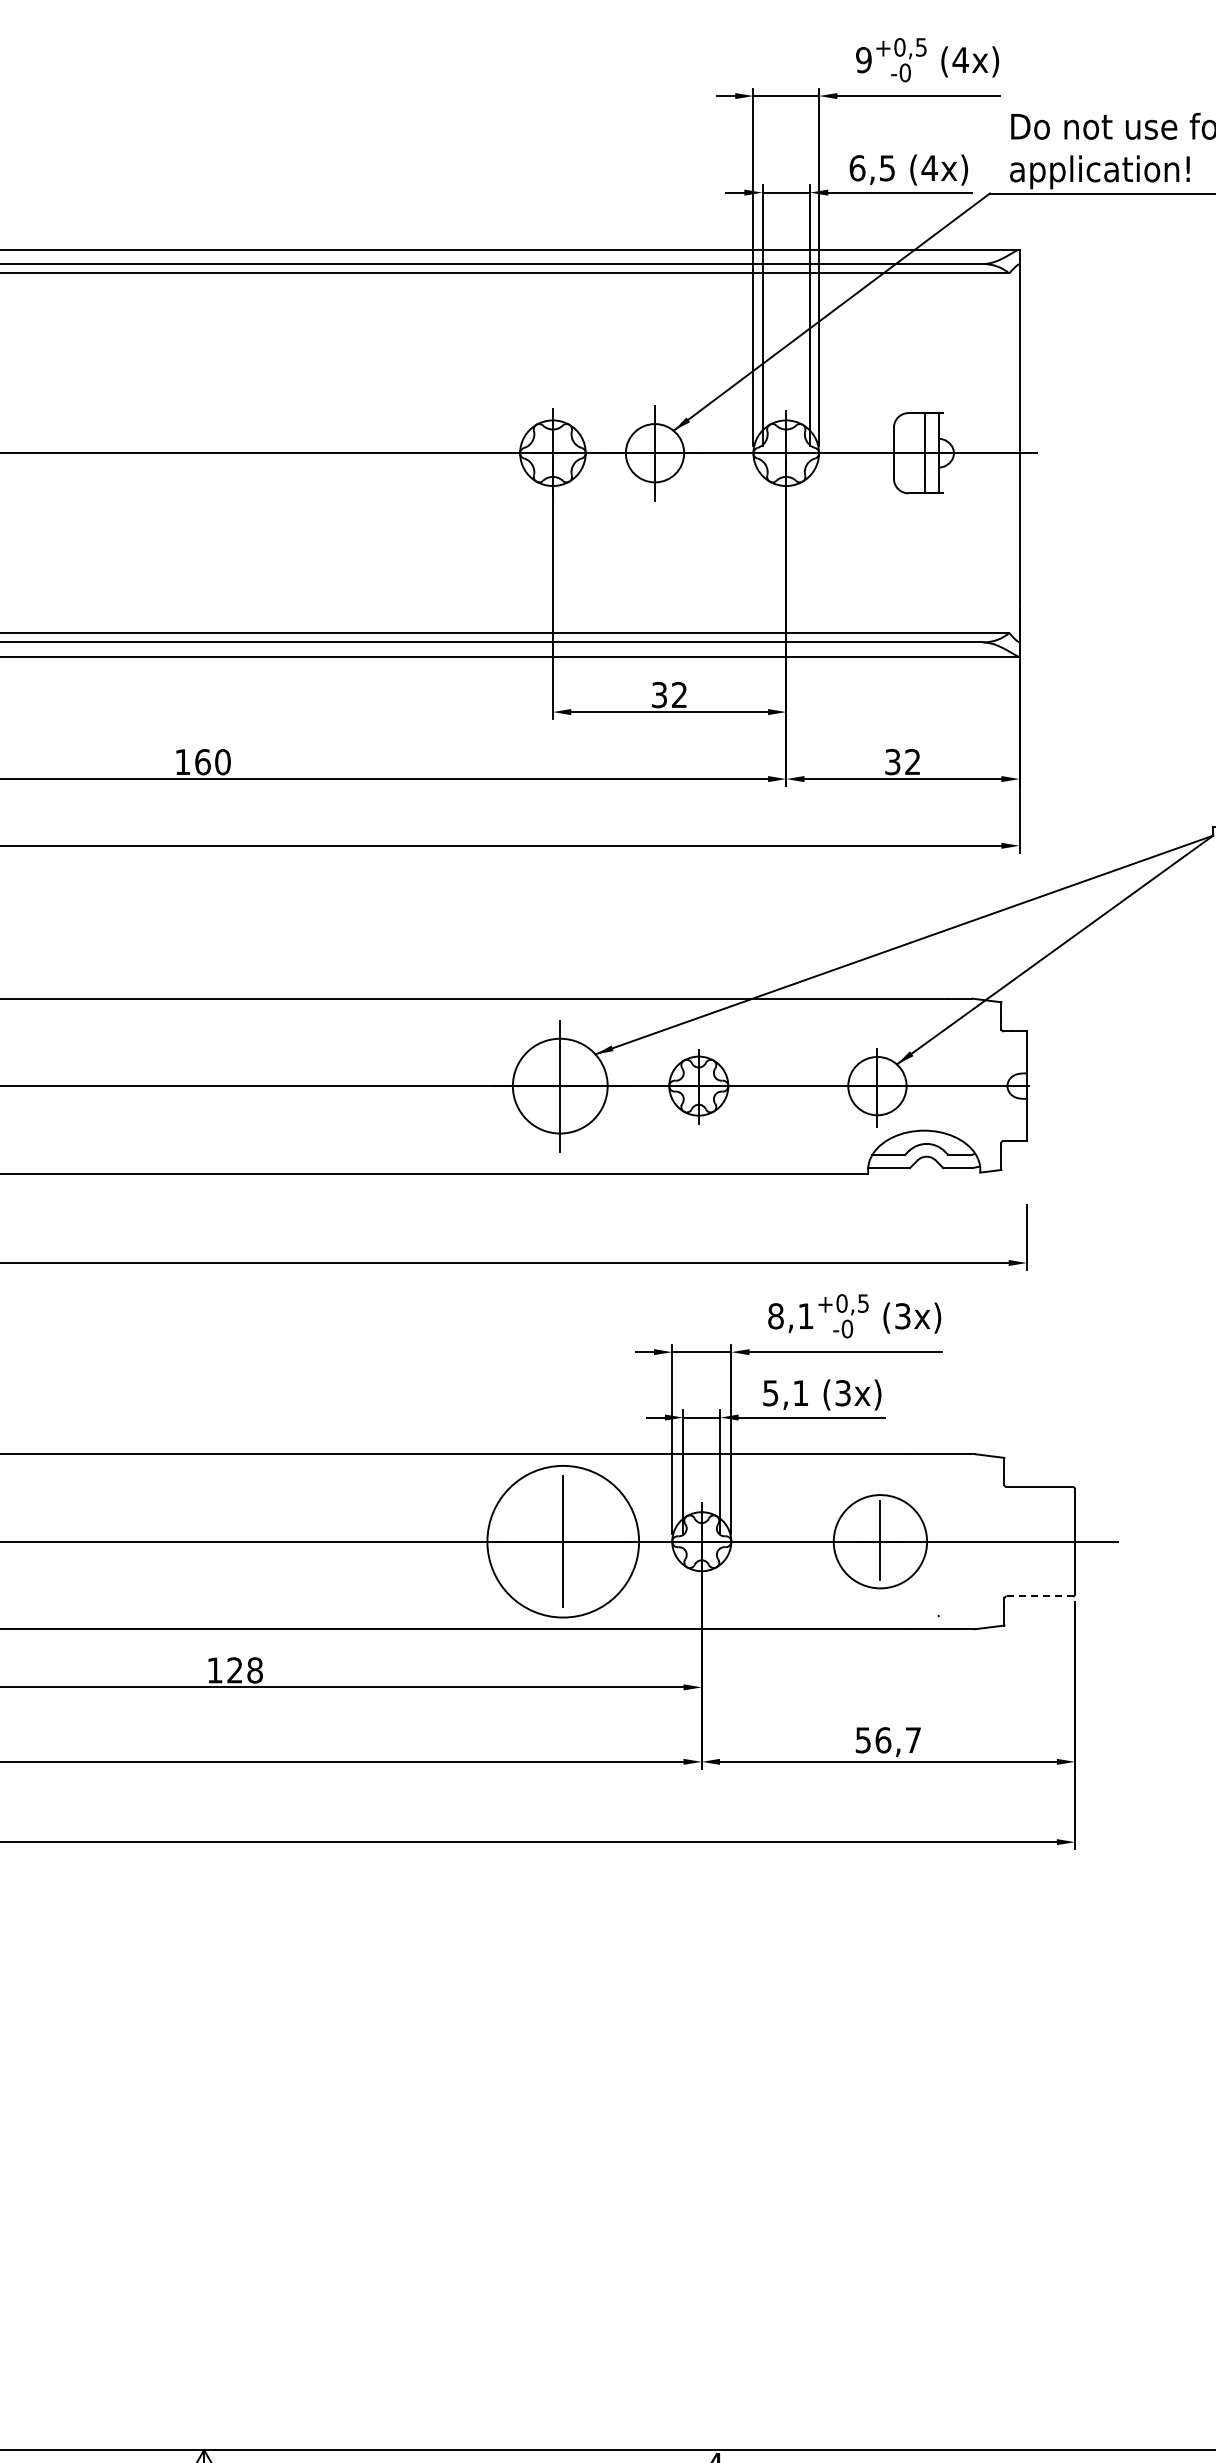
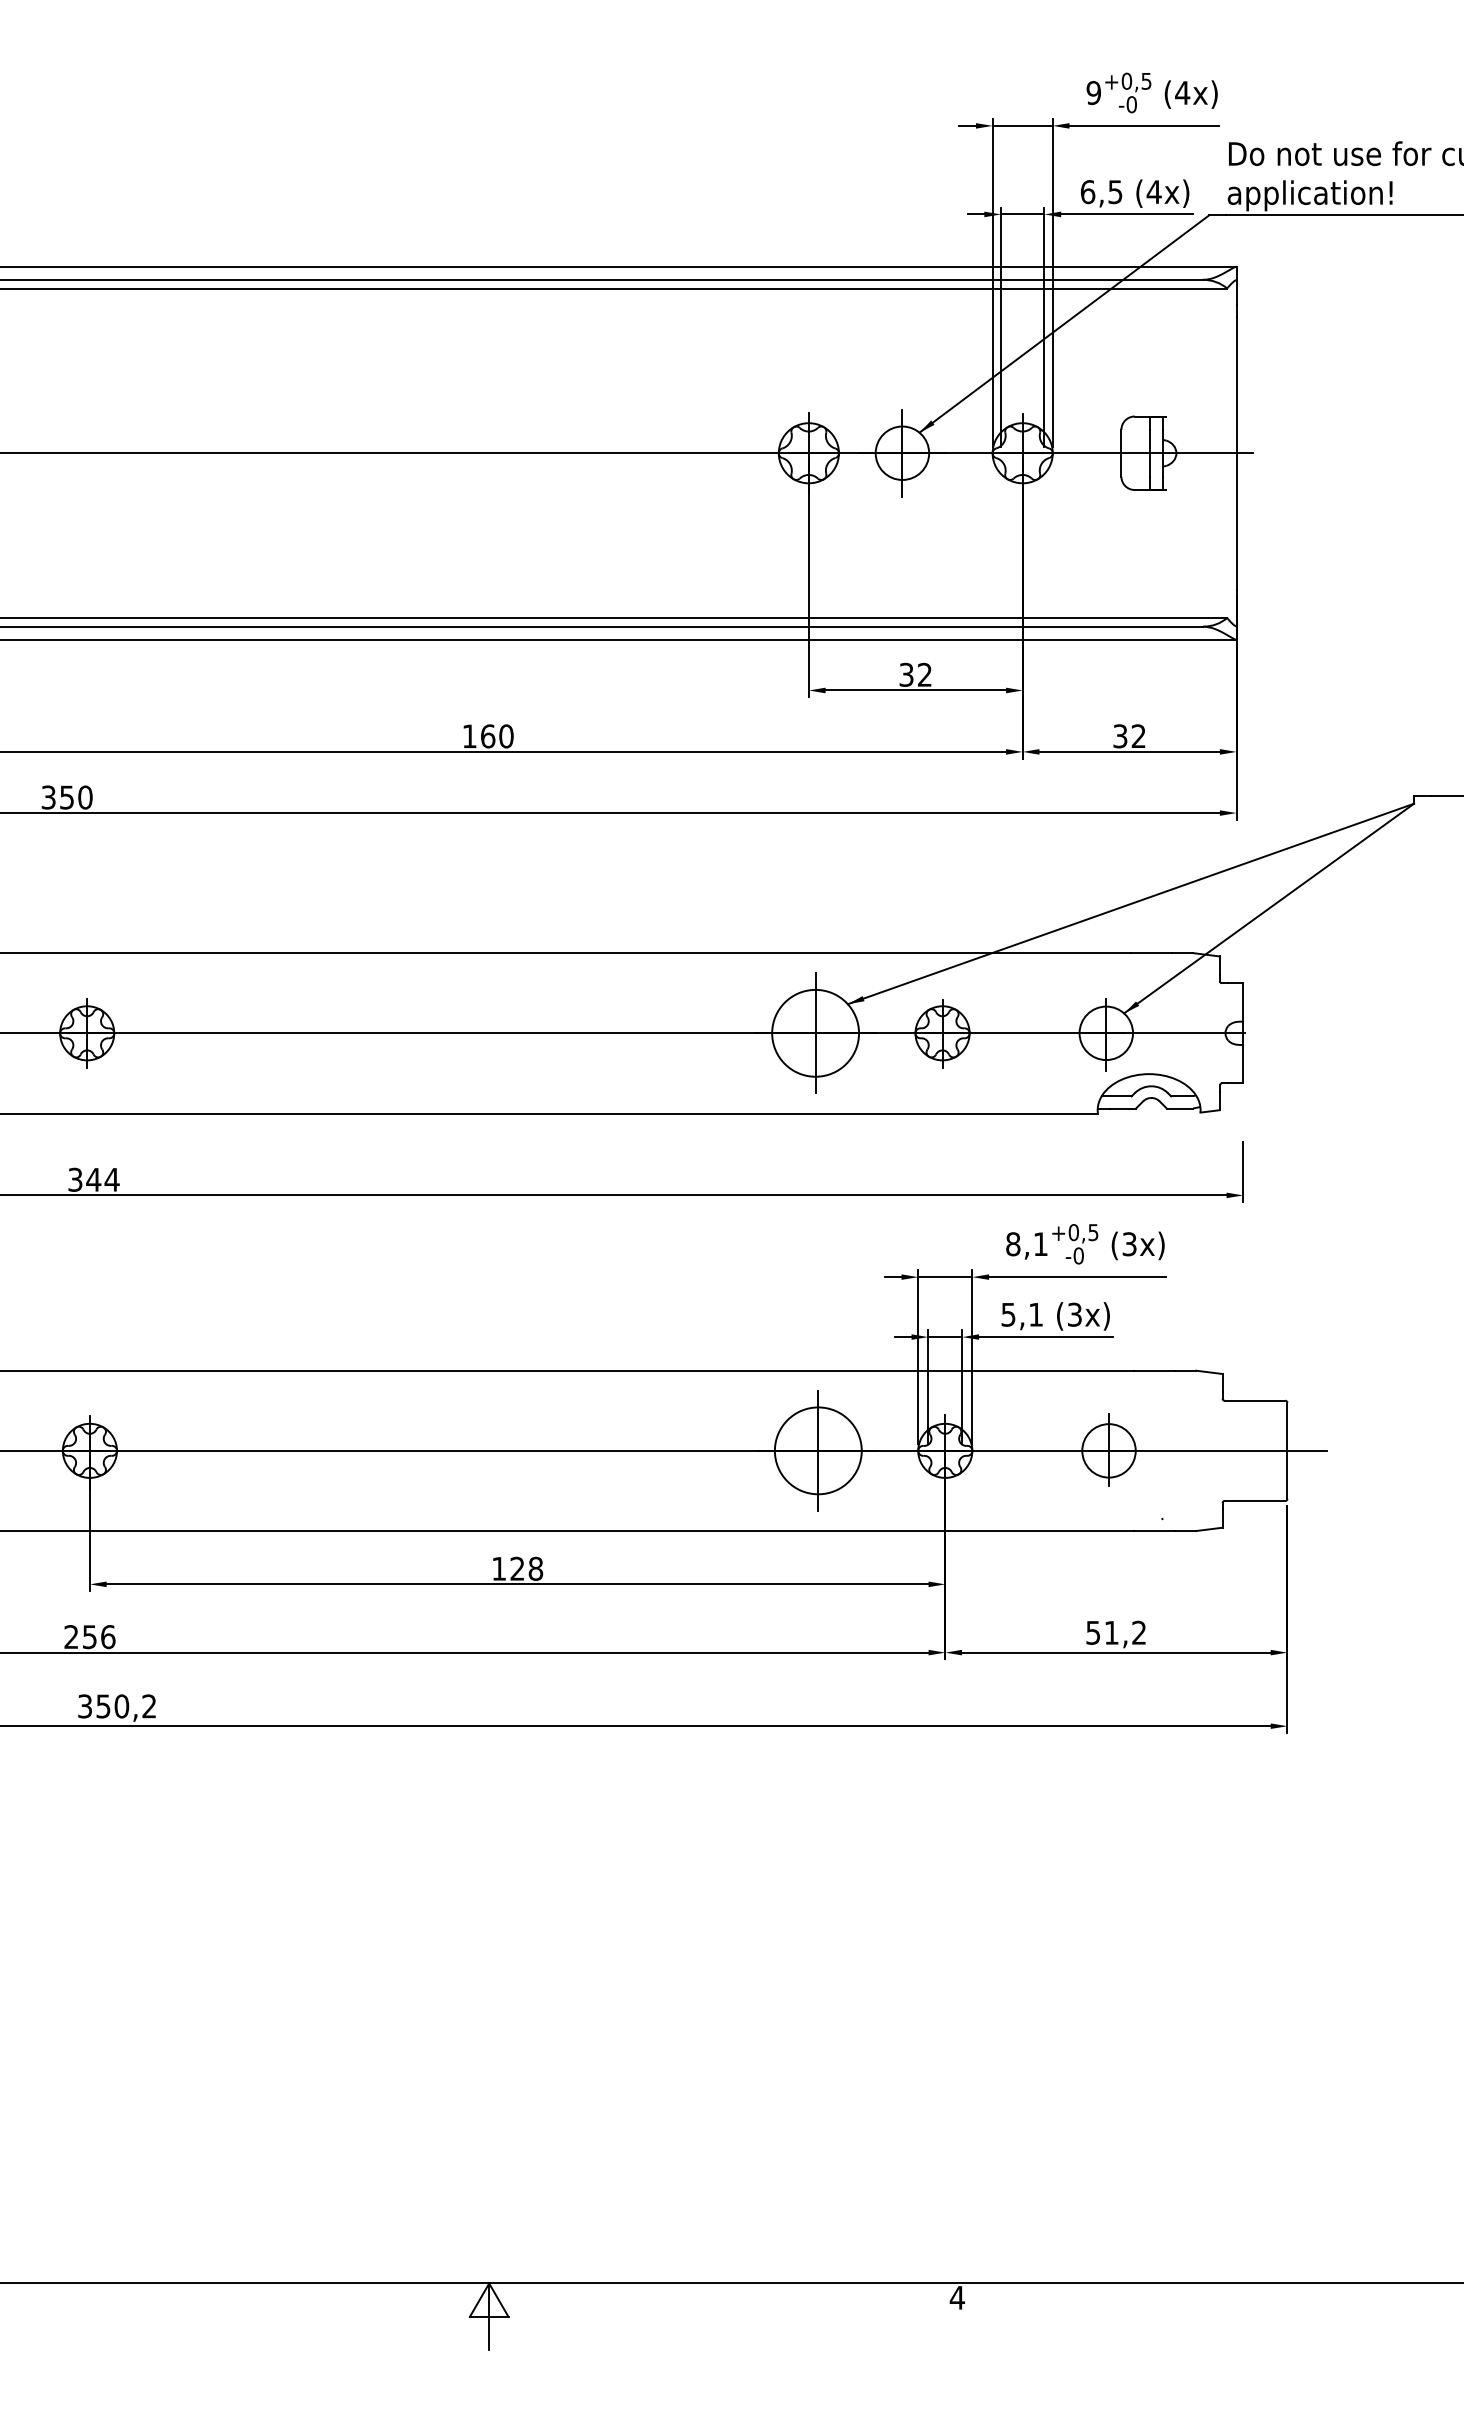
circle: (562, 1541) -> (817, 1450), size x0.62
circle: (879, 1541) -> (1108, 1450), size x0.62
line: (1040, 1595) -> (1255, 1500), dashed -> solid
text: (897, 1739) -> (1124, 1632), 56,7 -> 51,2

